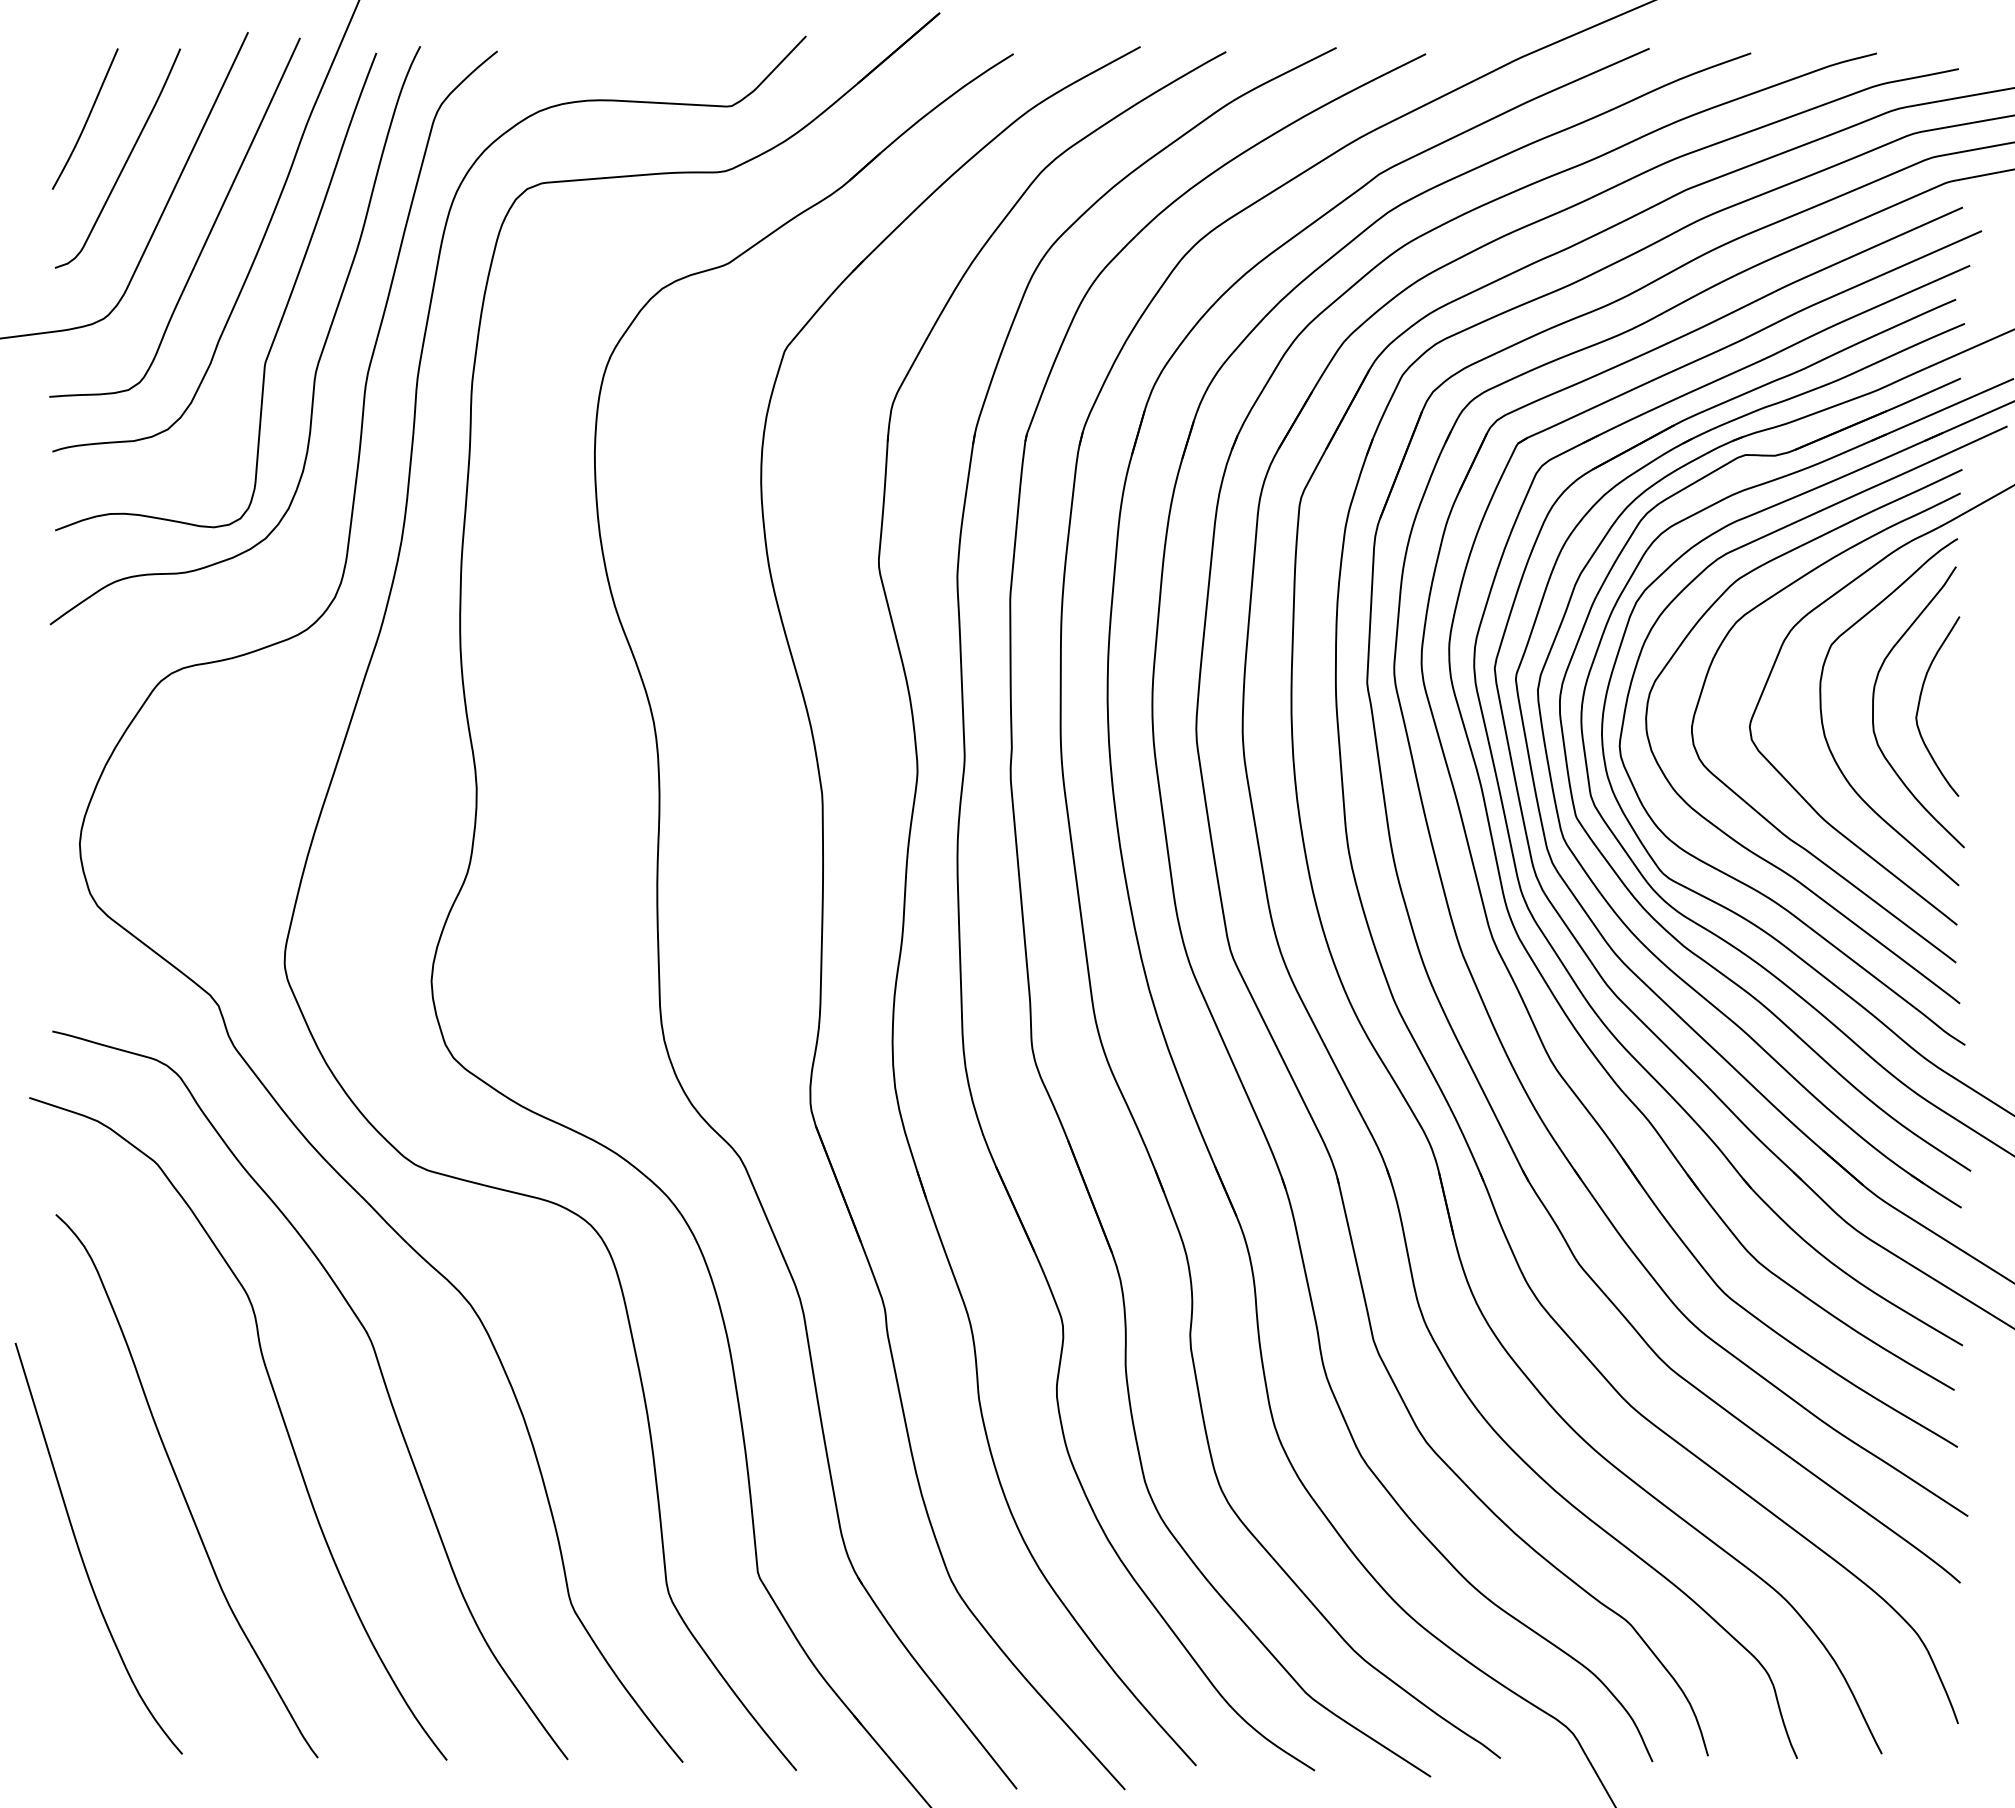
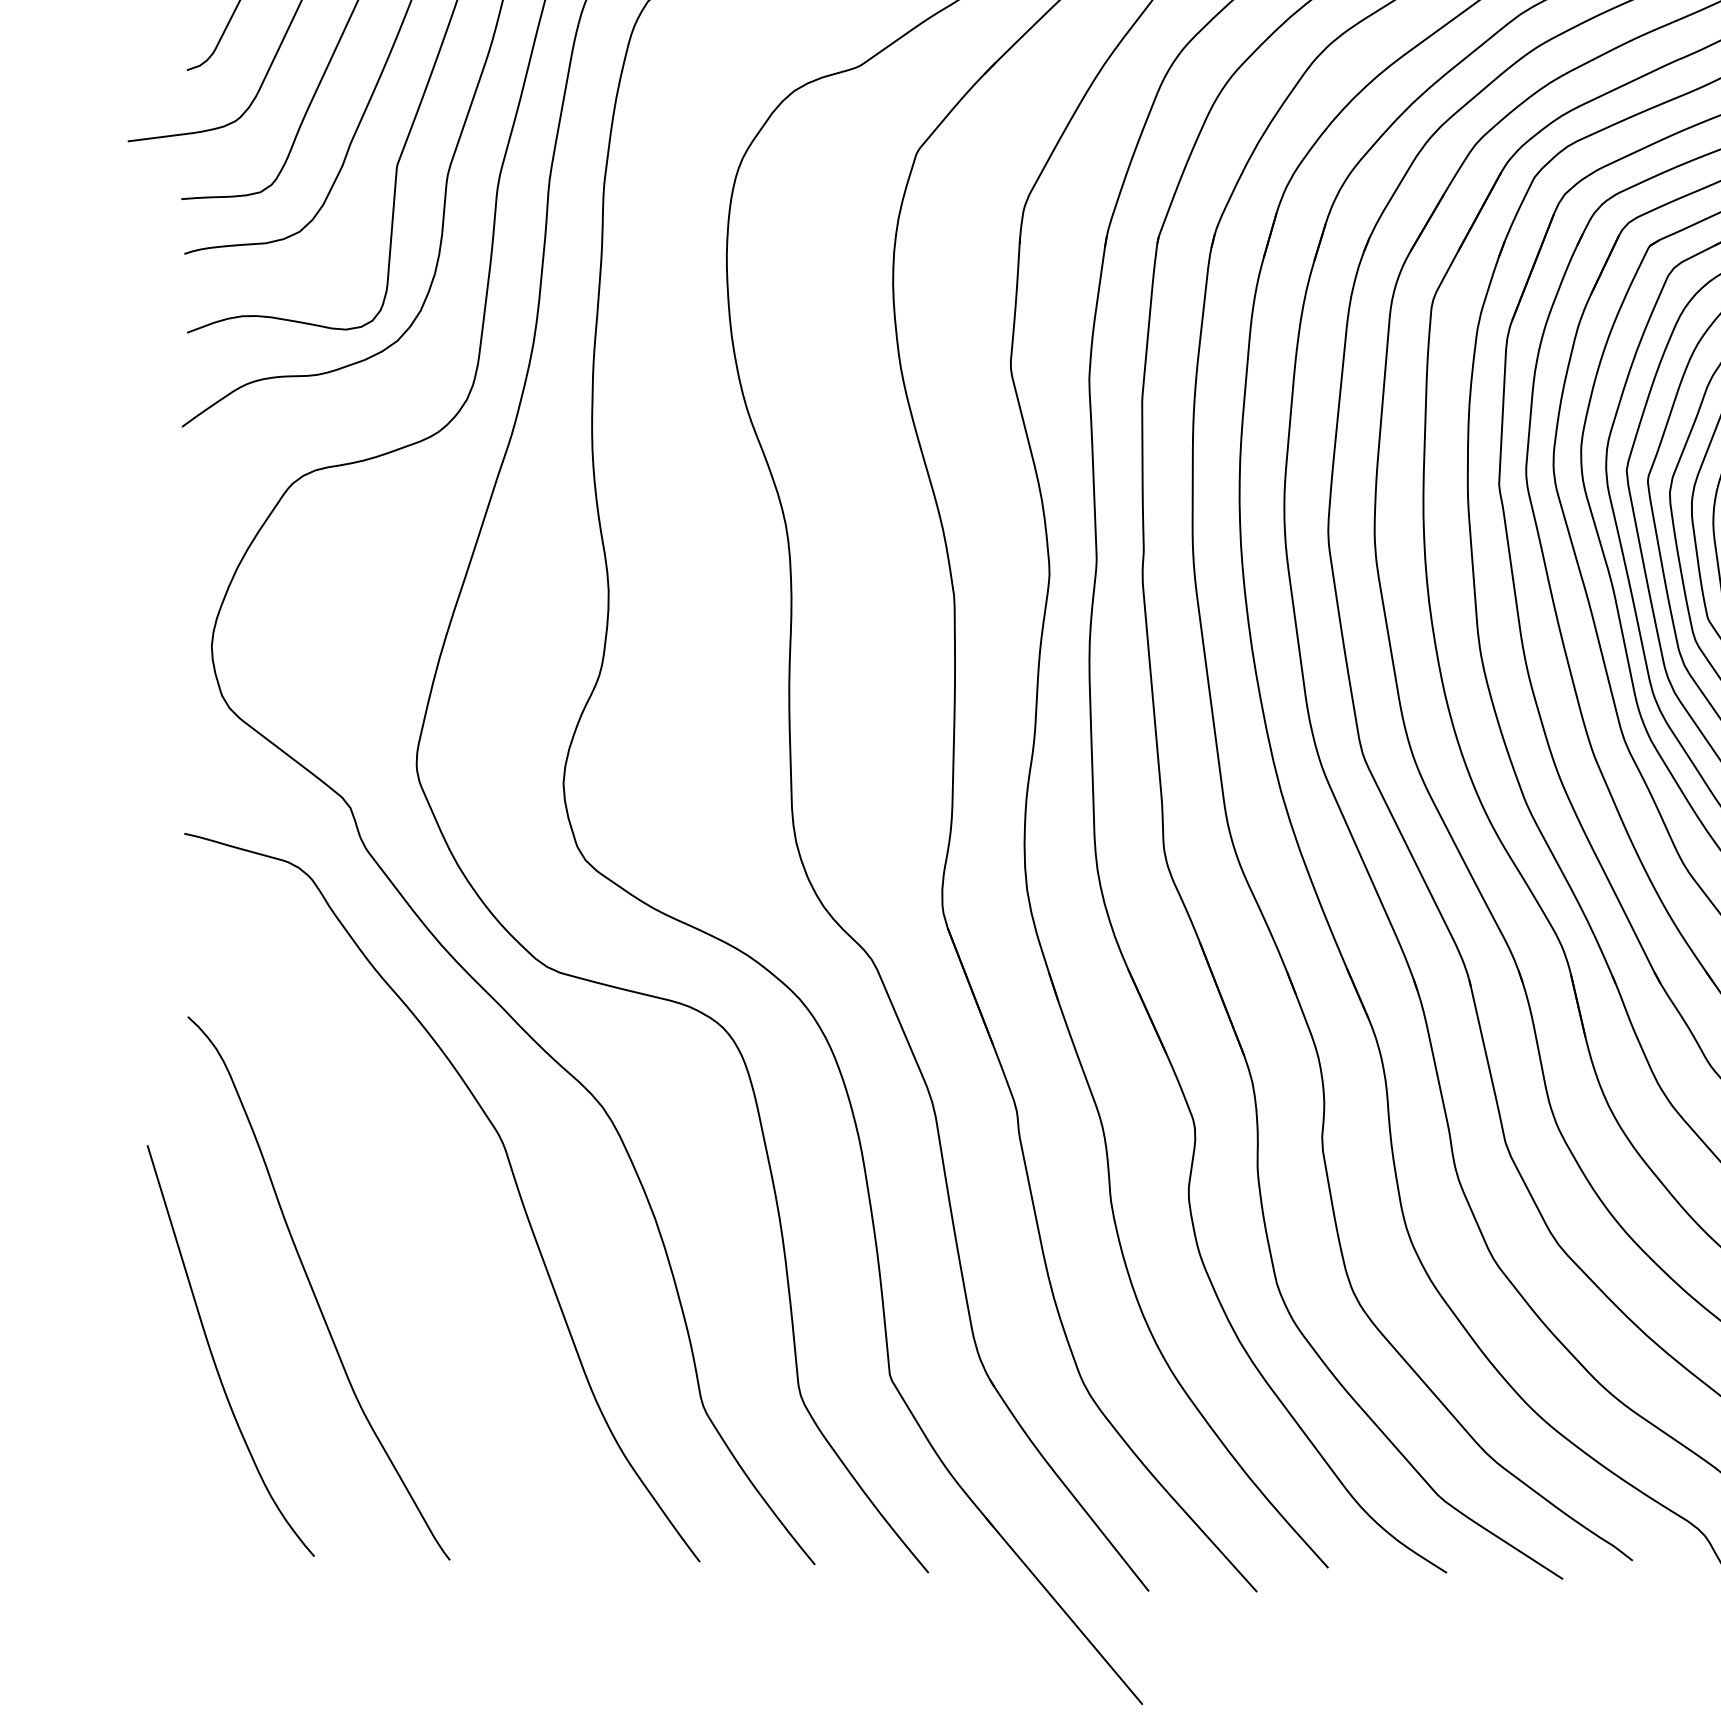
curve: (280, 1414) -> (412, 1216), removed

